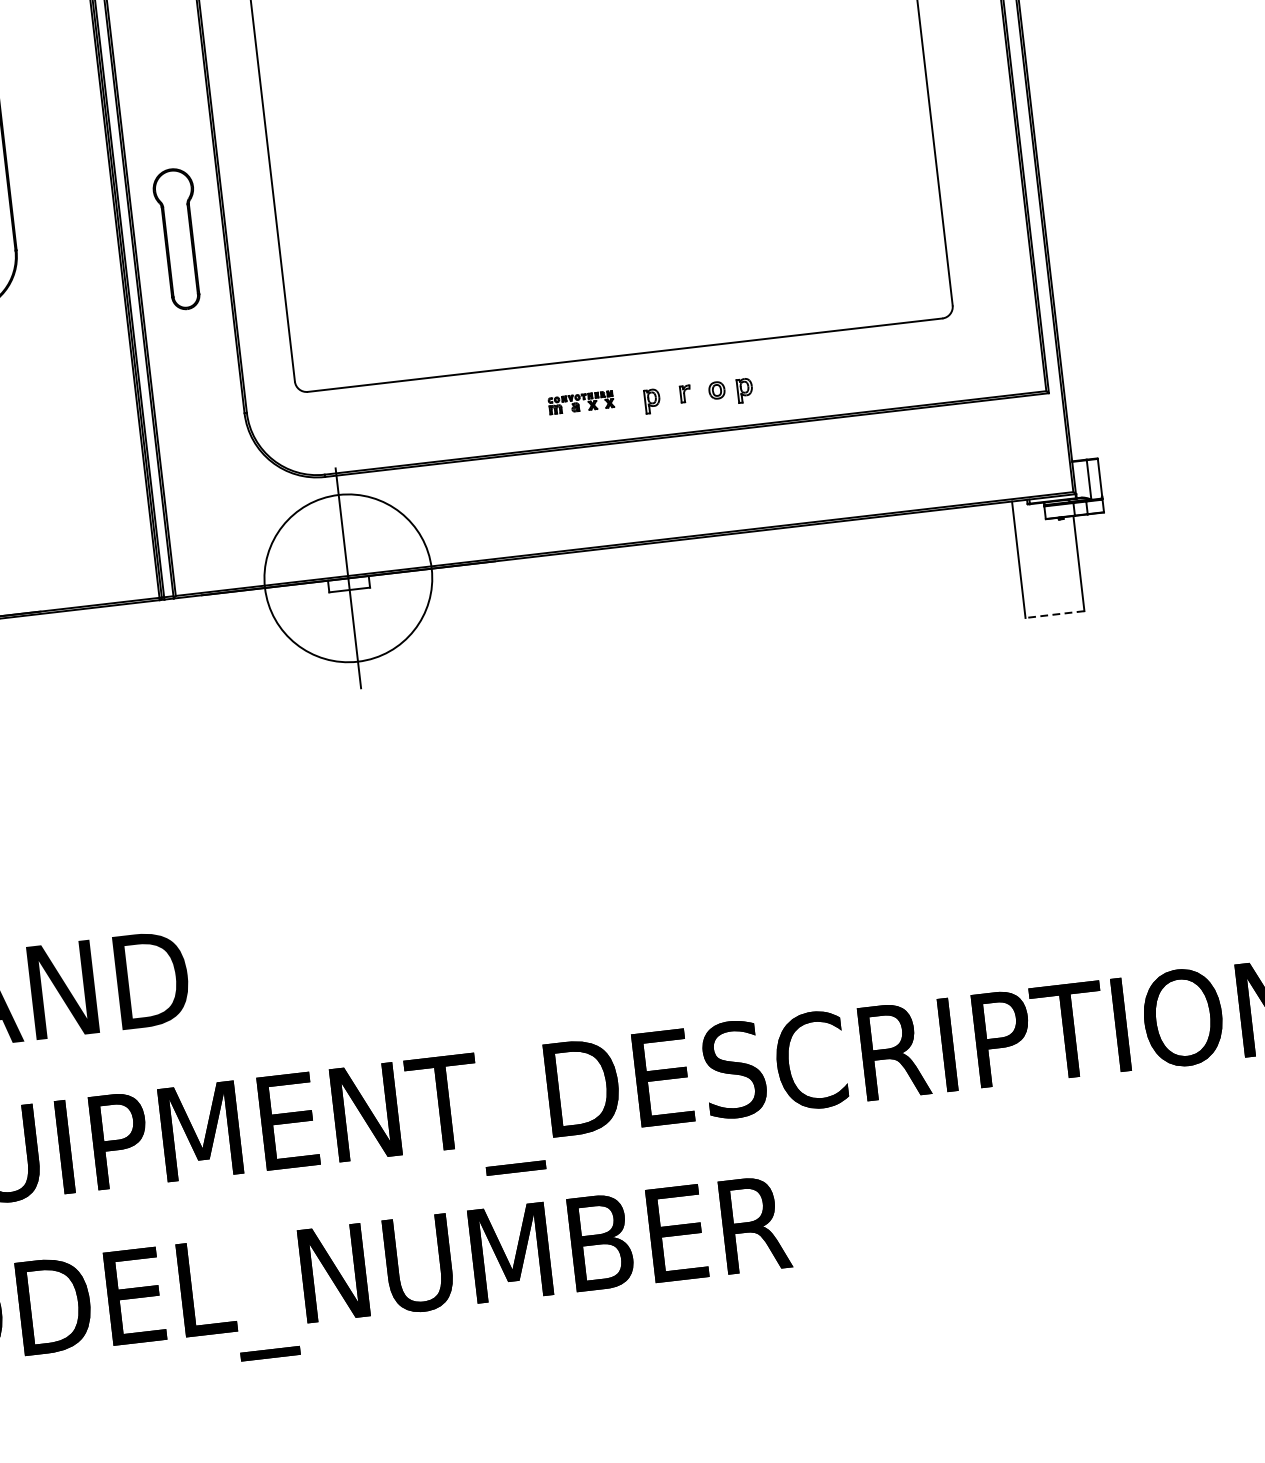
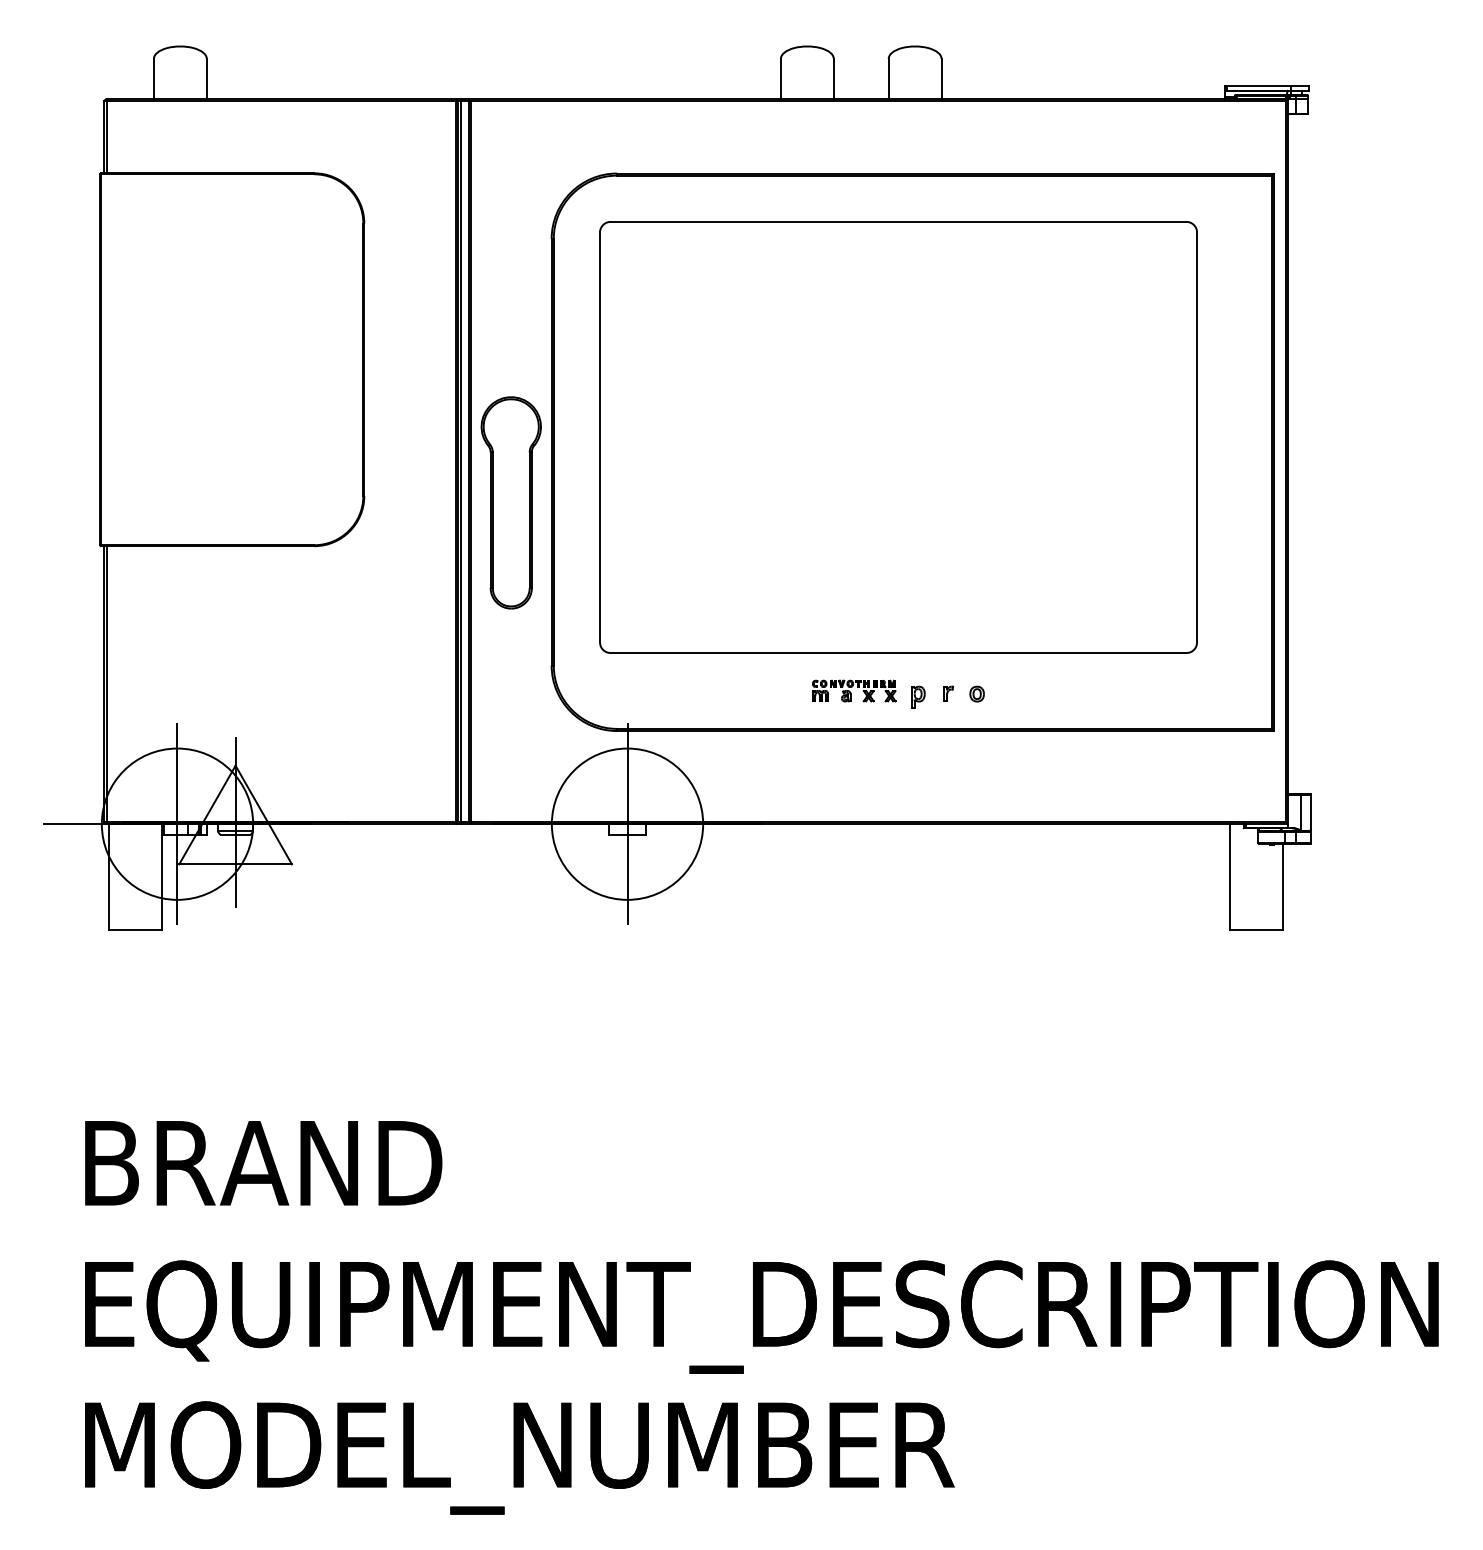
part: (178, 238) -> (510, 502), size x1.67
part: (745, 389) -> (1002, 696), removed
part: (581, 402) -> (854, 690), size x1.43
line: (1054, 614) -> (1256, 929), dashed -> solid

